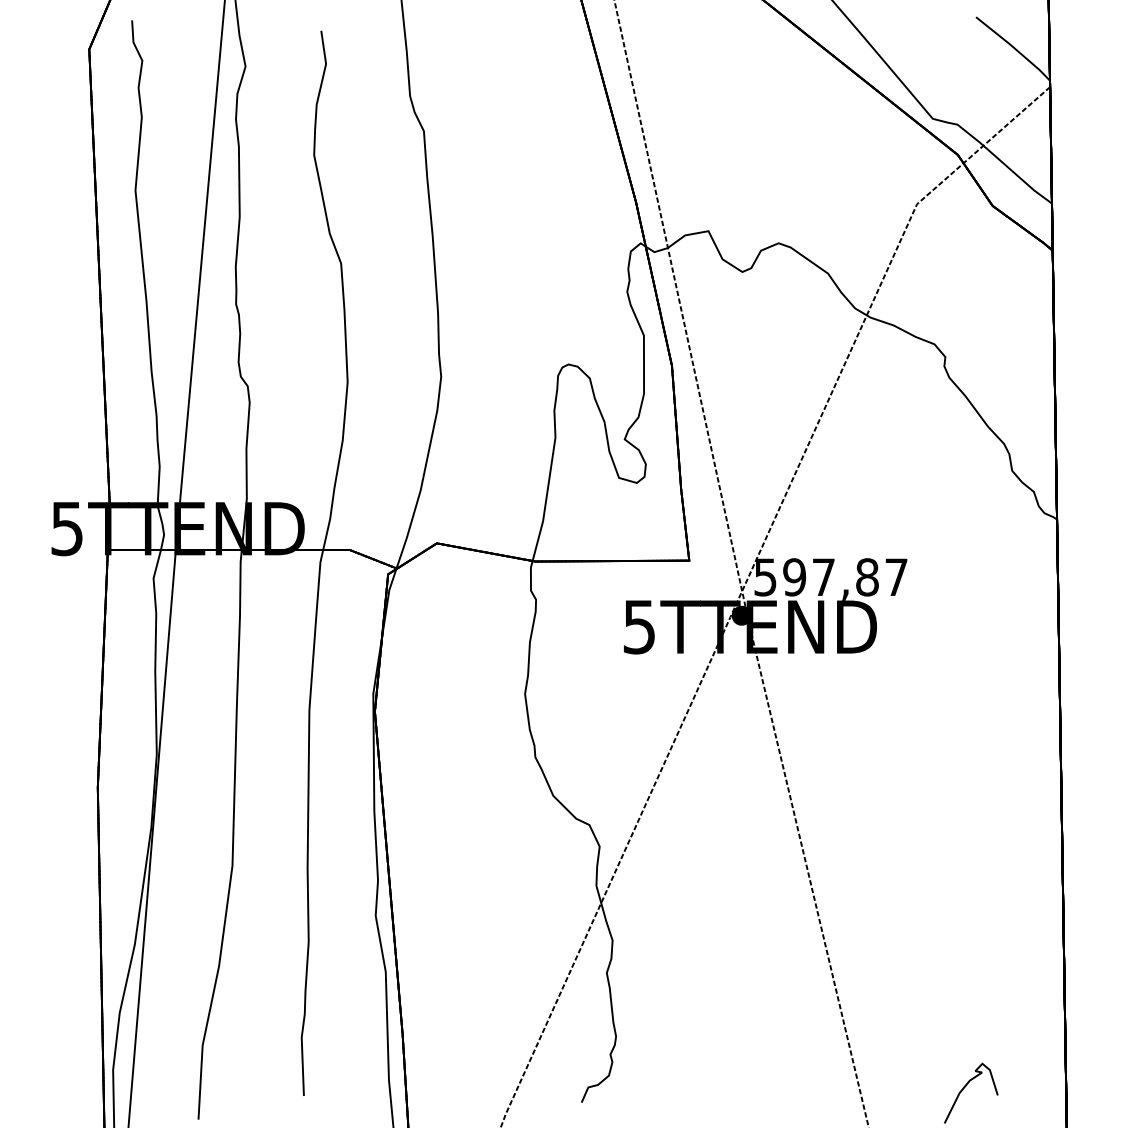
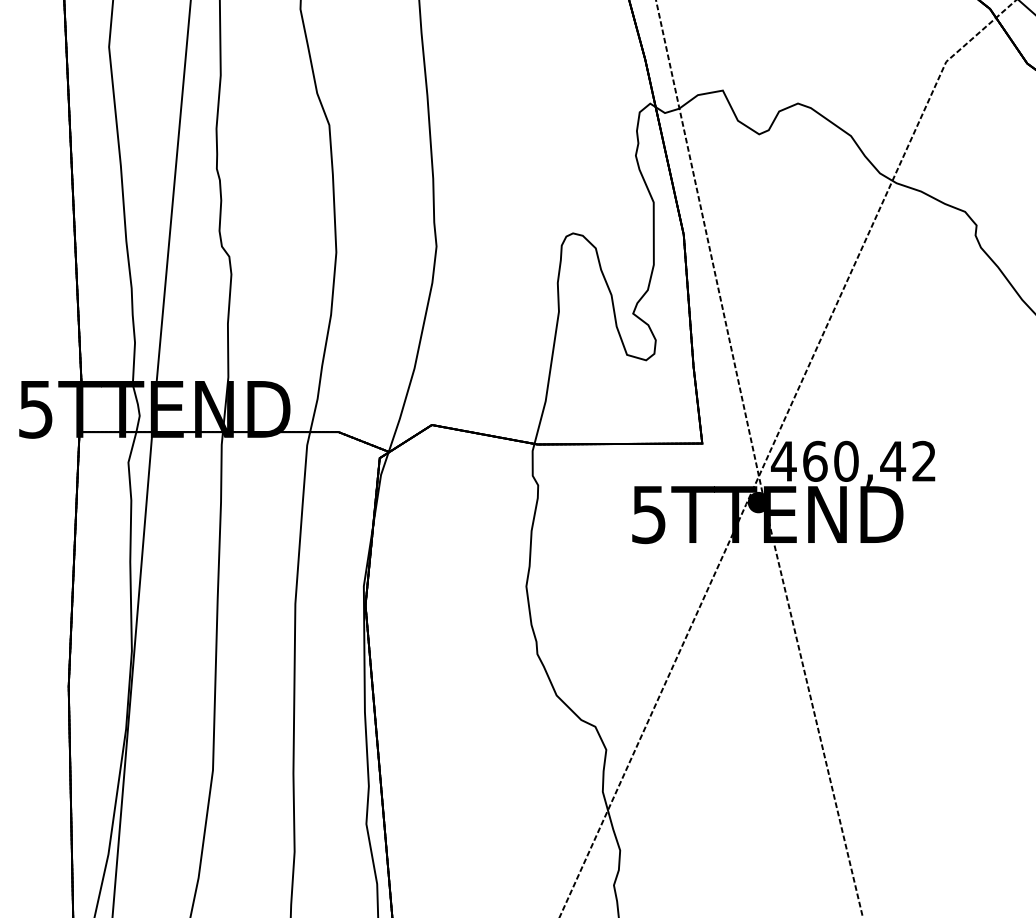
text: (830, 577) -> (853, 461), 597,87 -> 460,42

